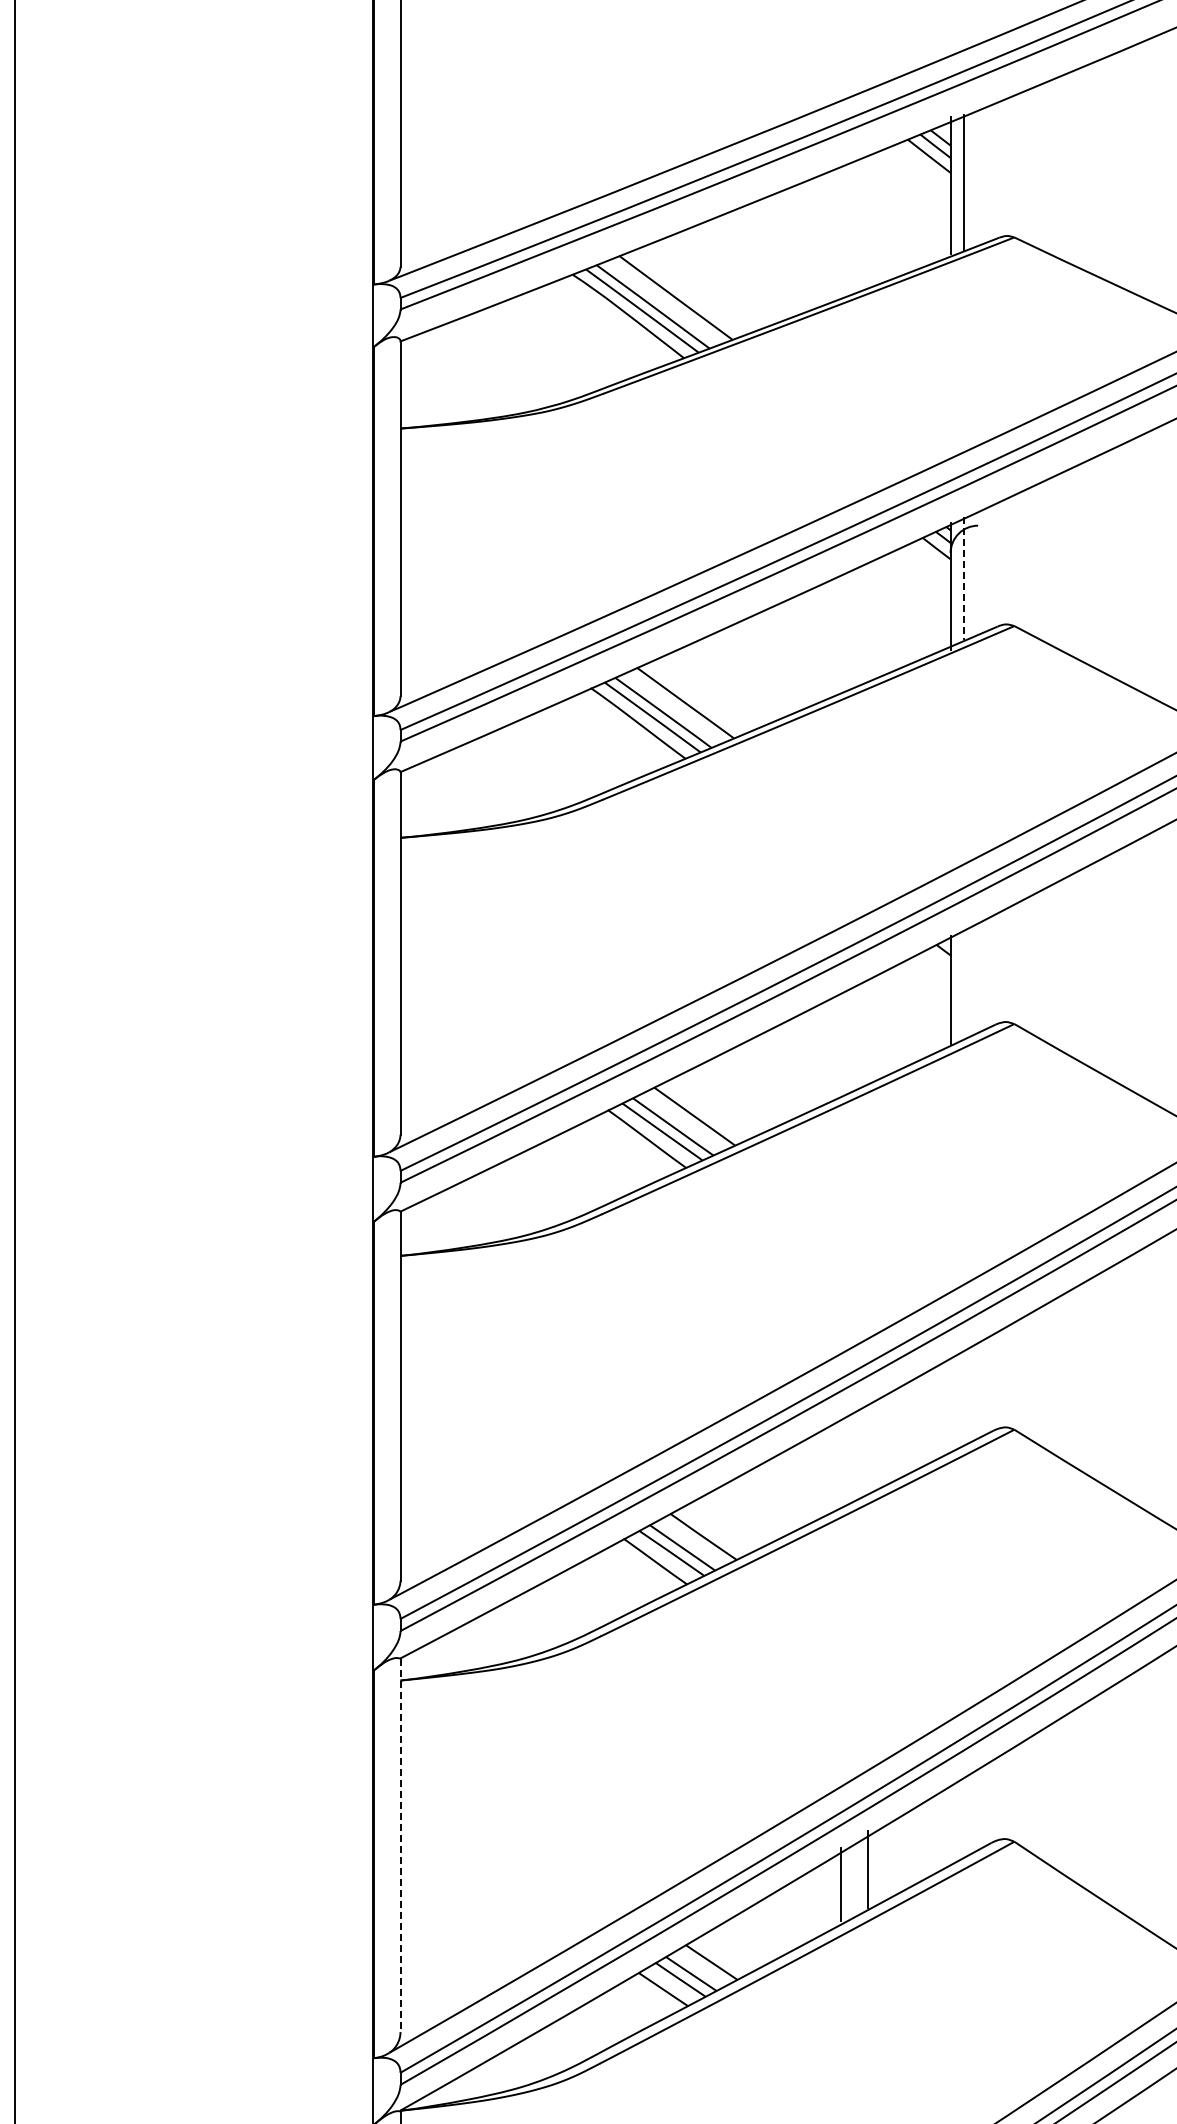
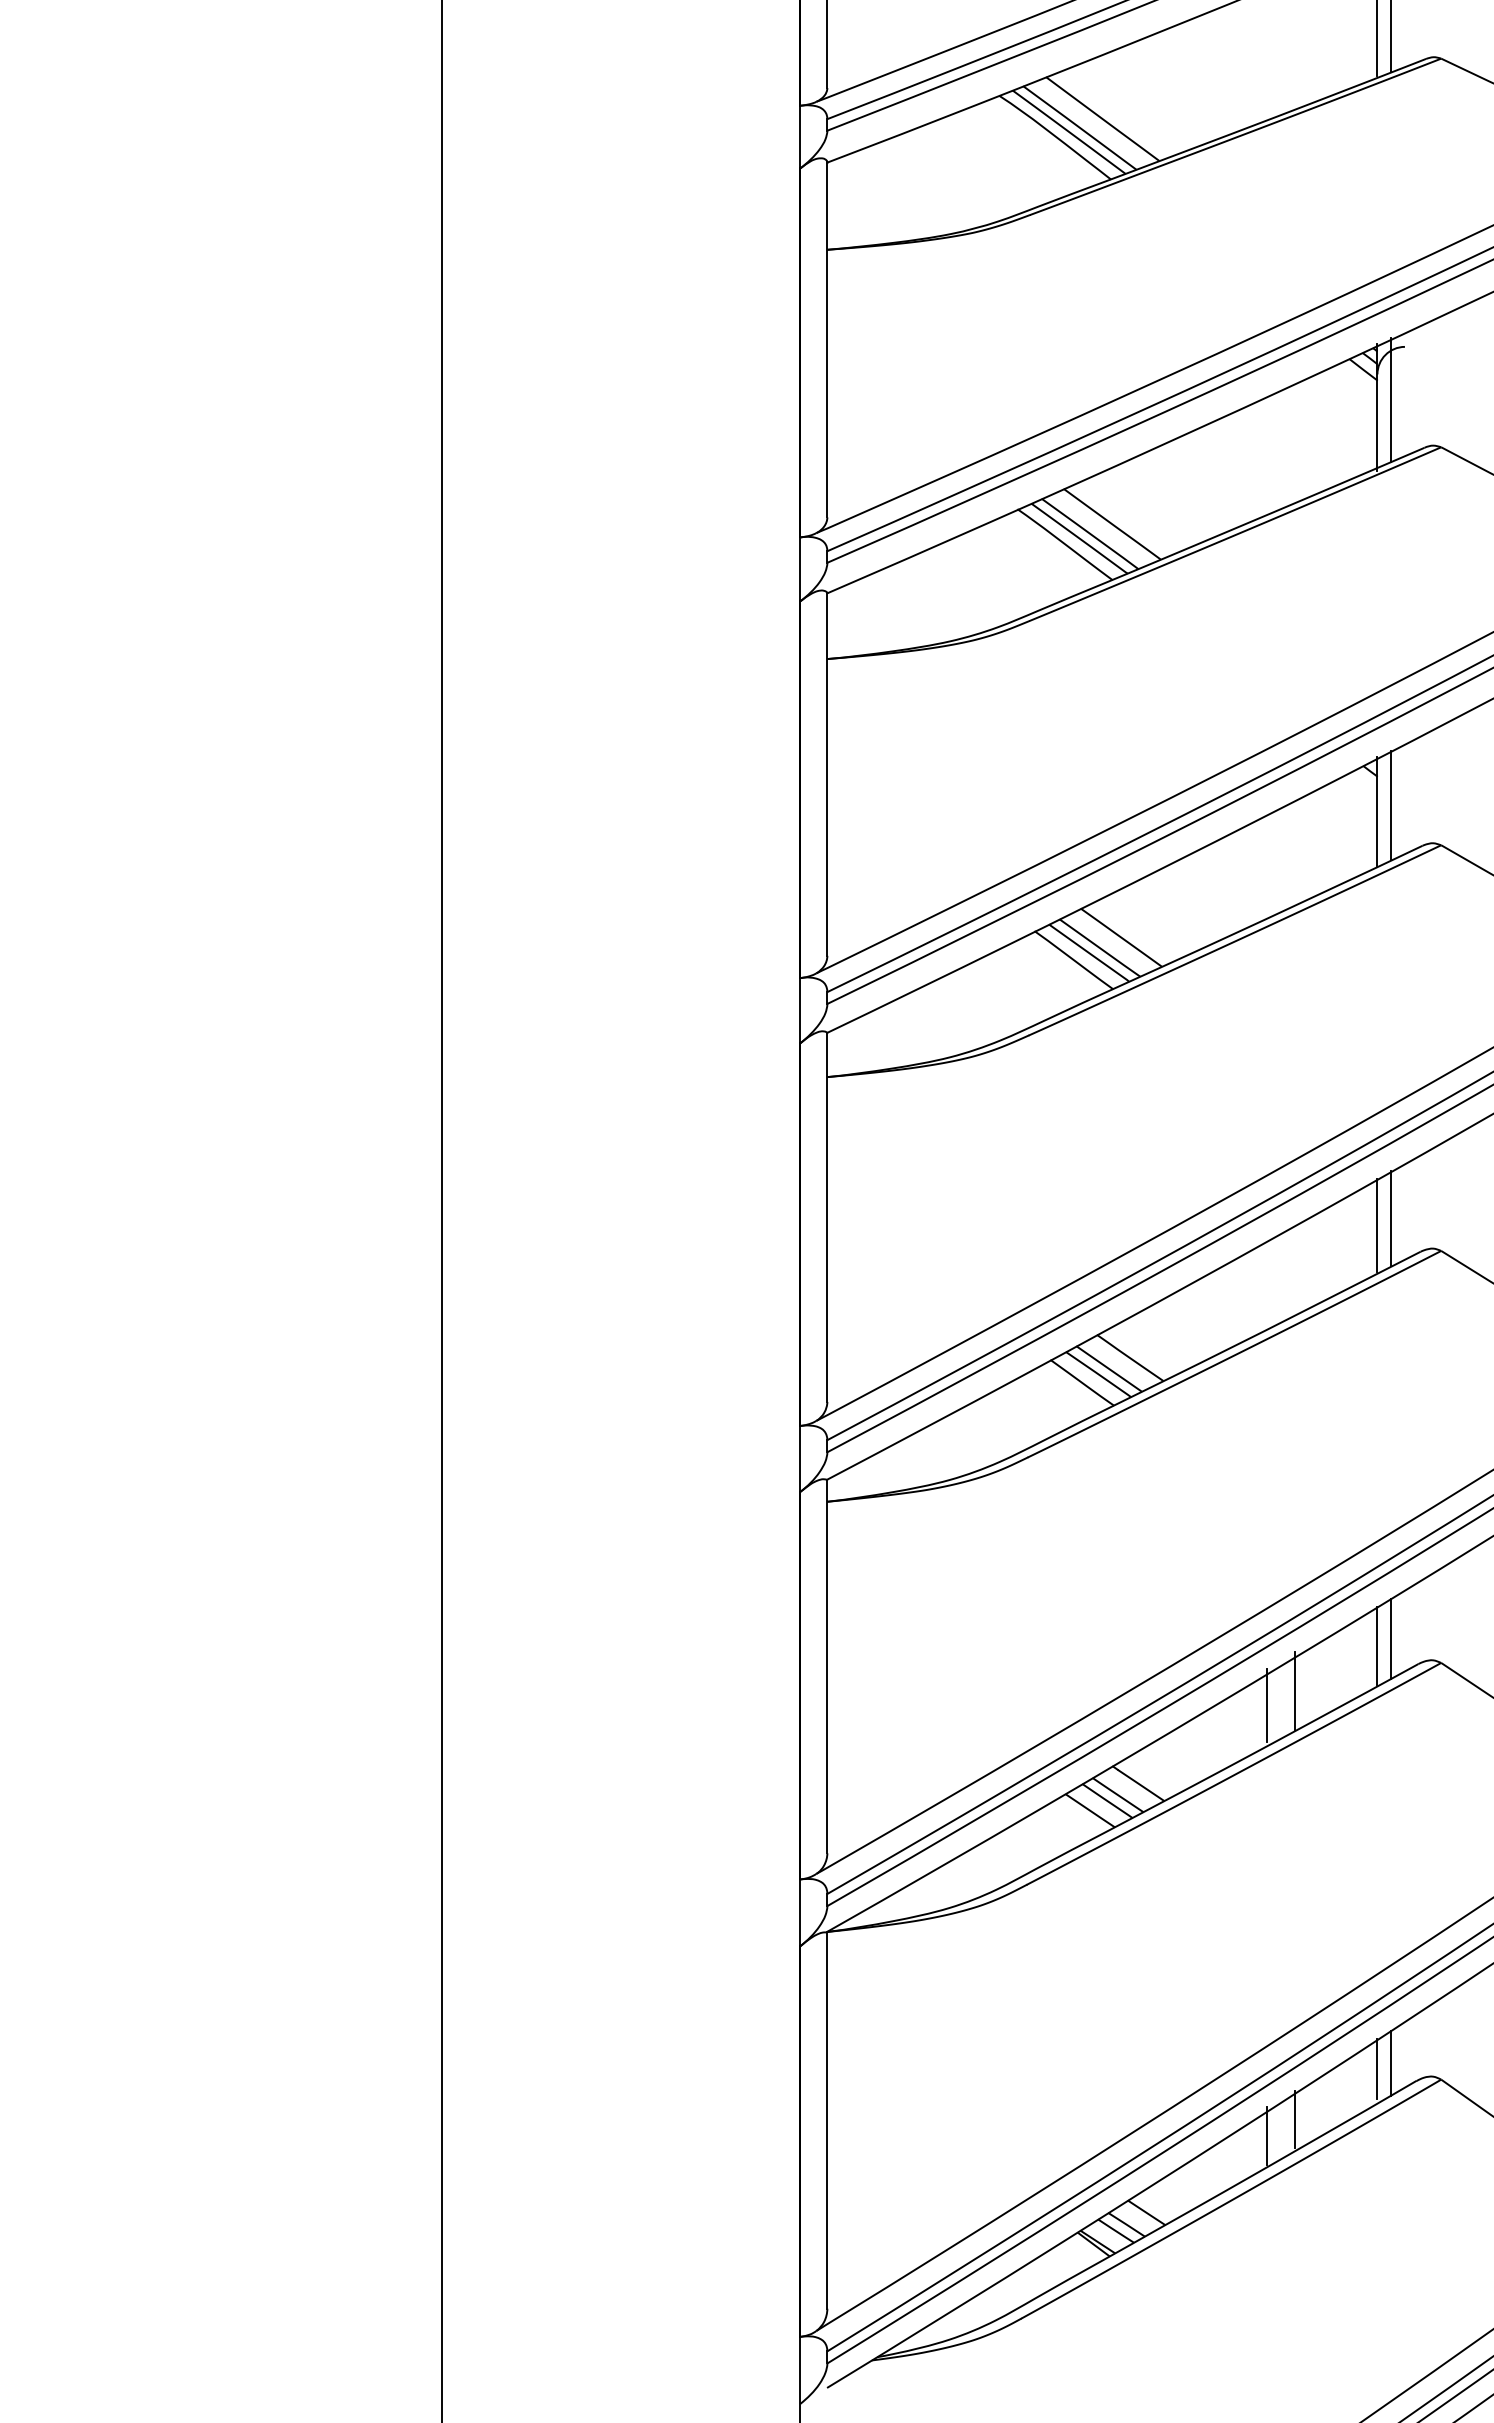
line: (964, 578) -> (1391, 399), dashed -> solid
line: (964, 984) -> (1391, 805), added
line: (964, 1397) -> (1391, 1218), added
line: (950, 1404) -> (1377, 1225), added
line: (964, 1817) -> (1391, 1638), added
line: (950, 1824) -> (1377, 1645), added
line: (400, 1846) -> (827, 1667), dashed -> solid

